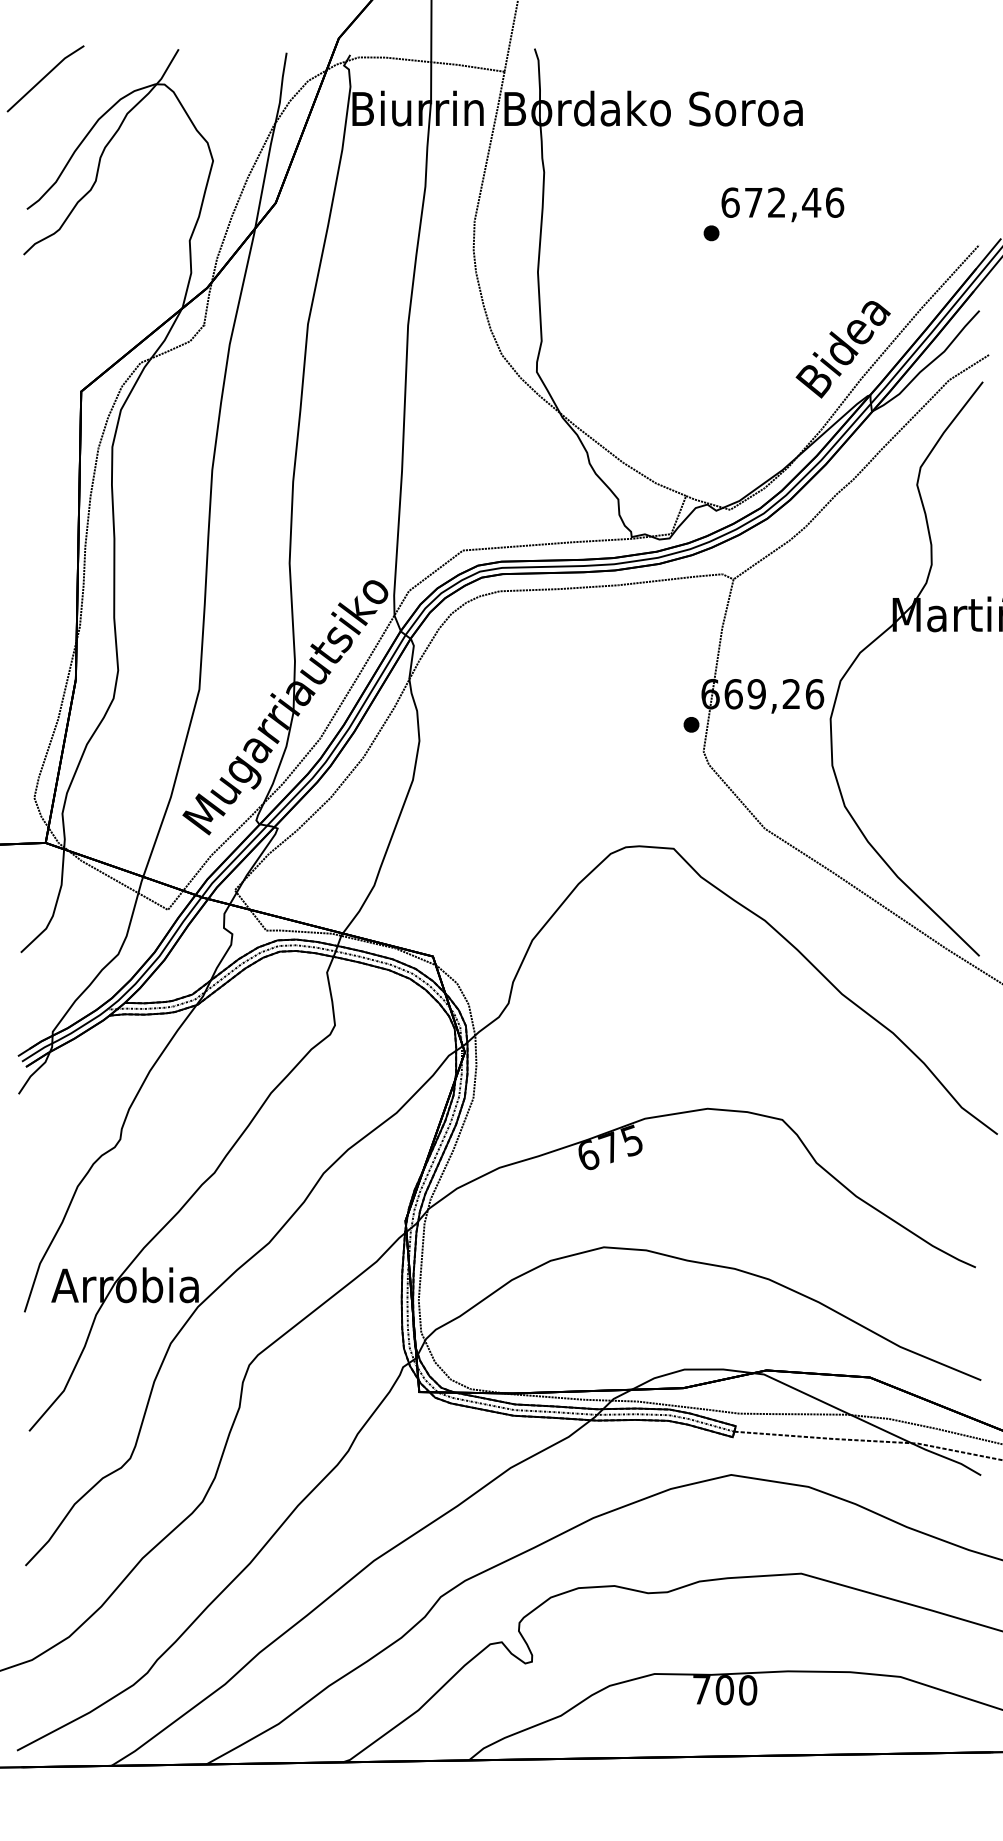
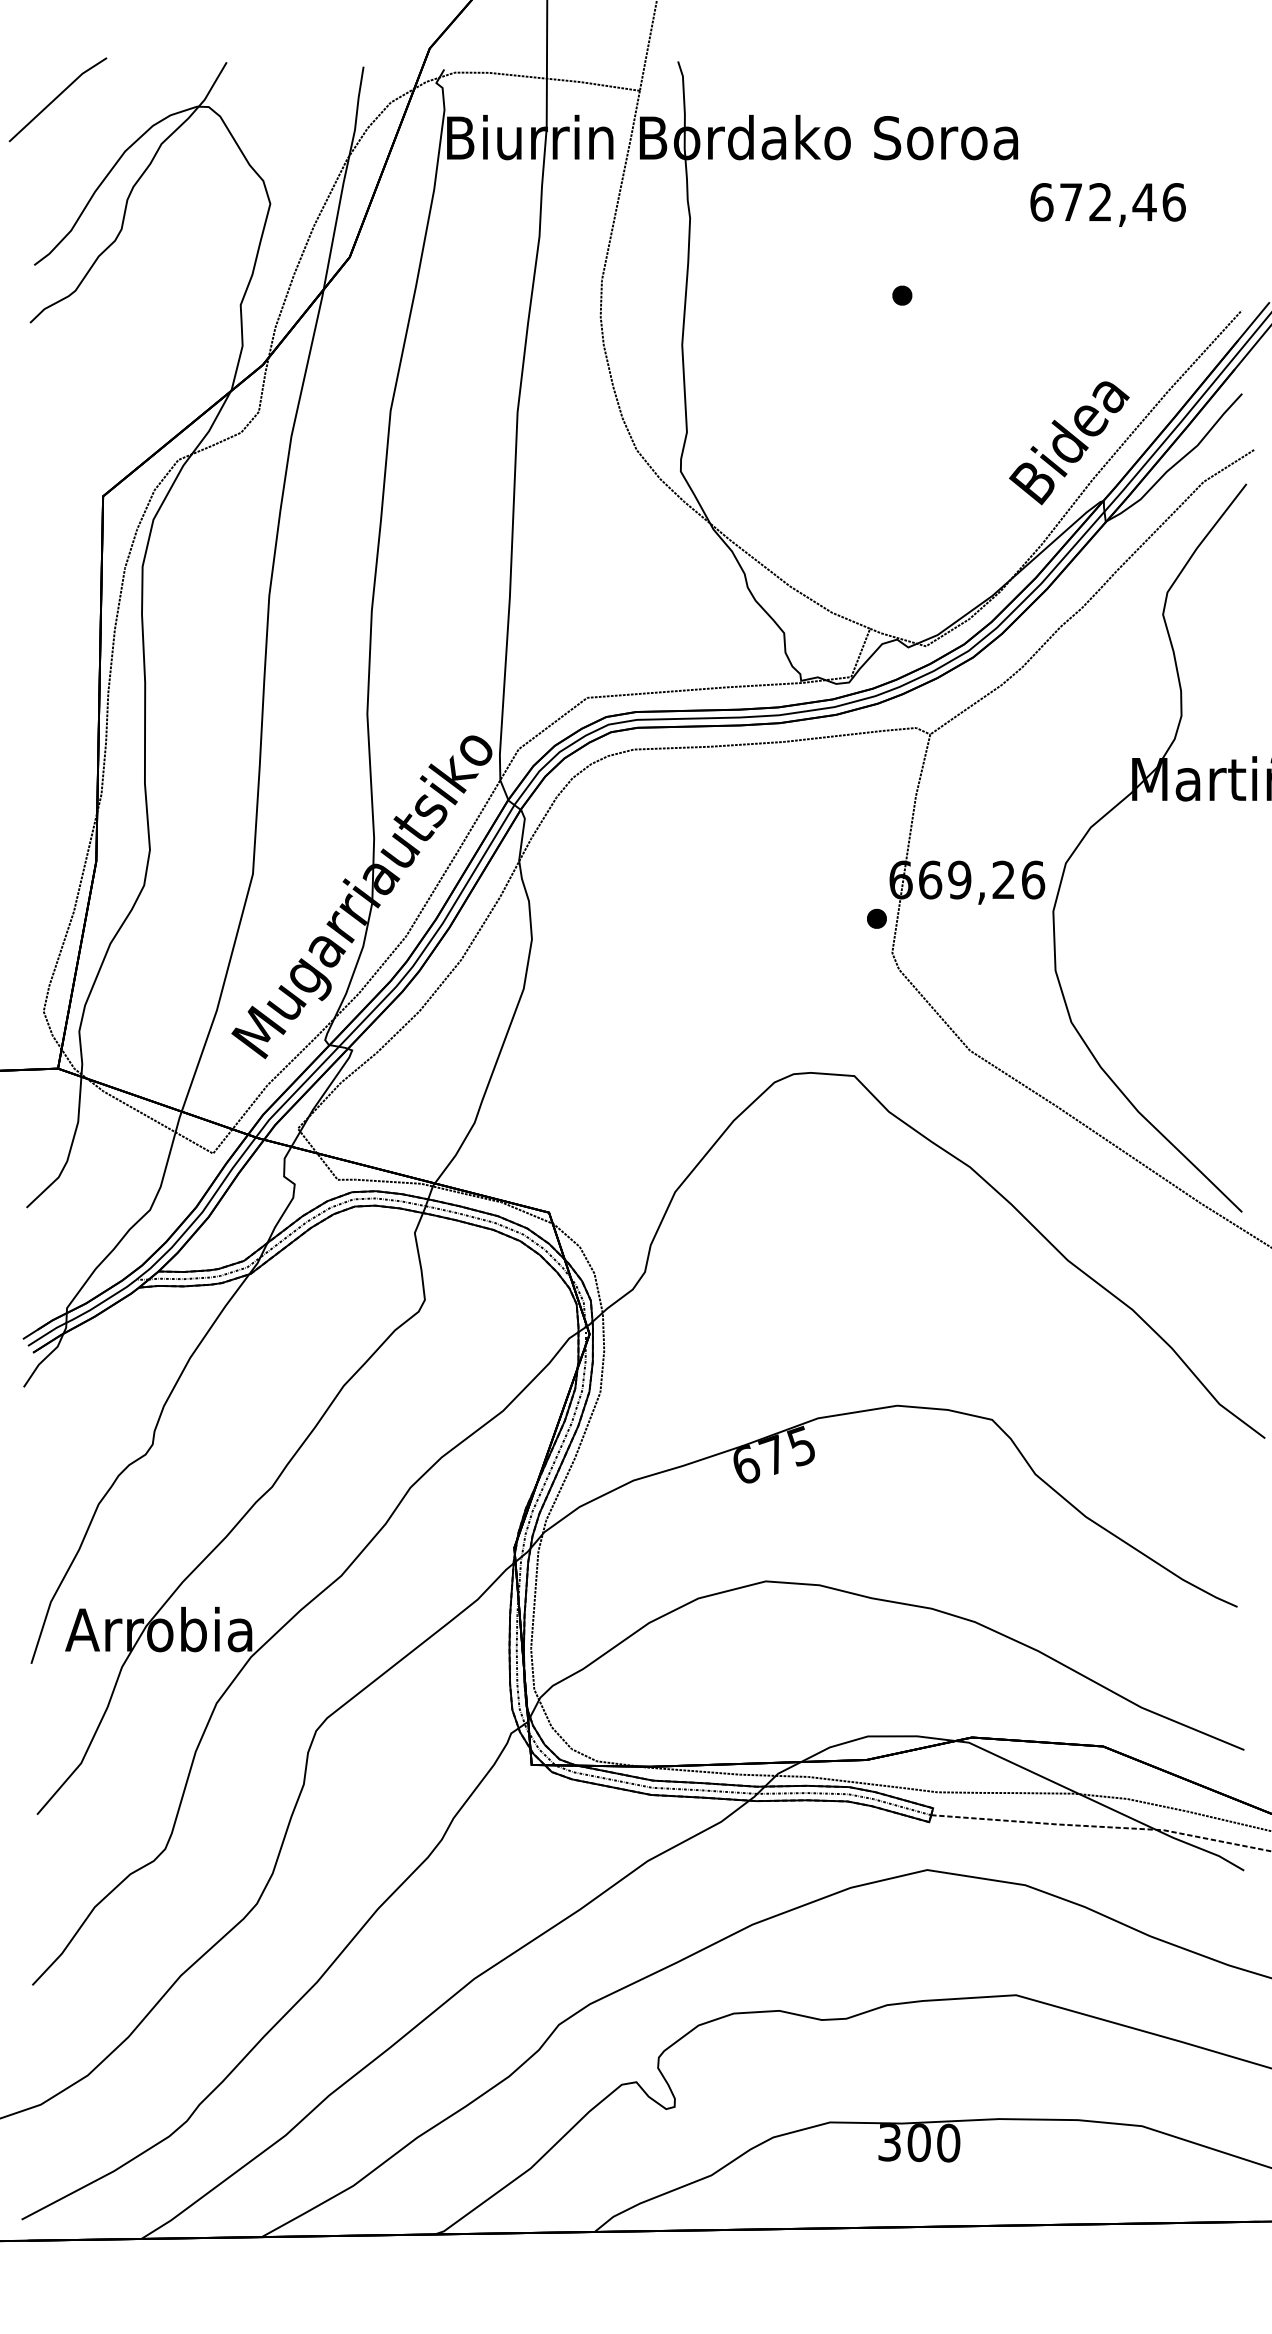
text: (782, 204) -> (1107, 204), moved
text: (701, 1689) -> (889, 2142), 700 -> 300

